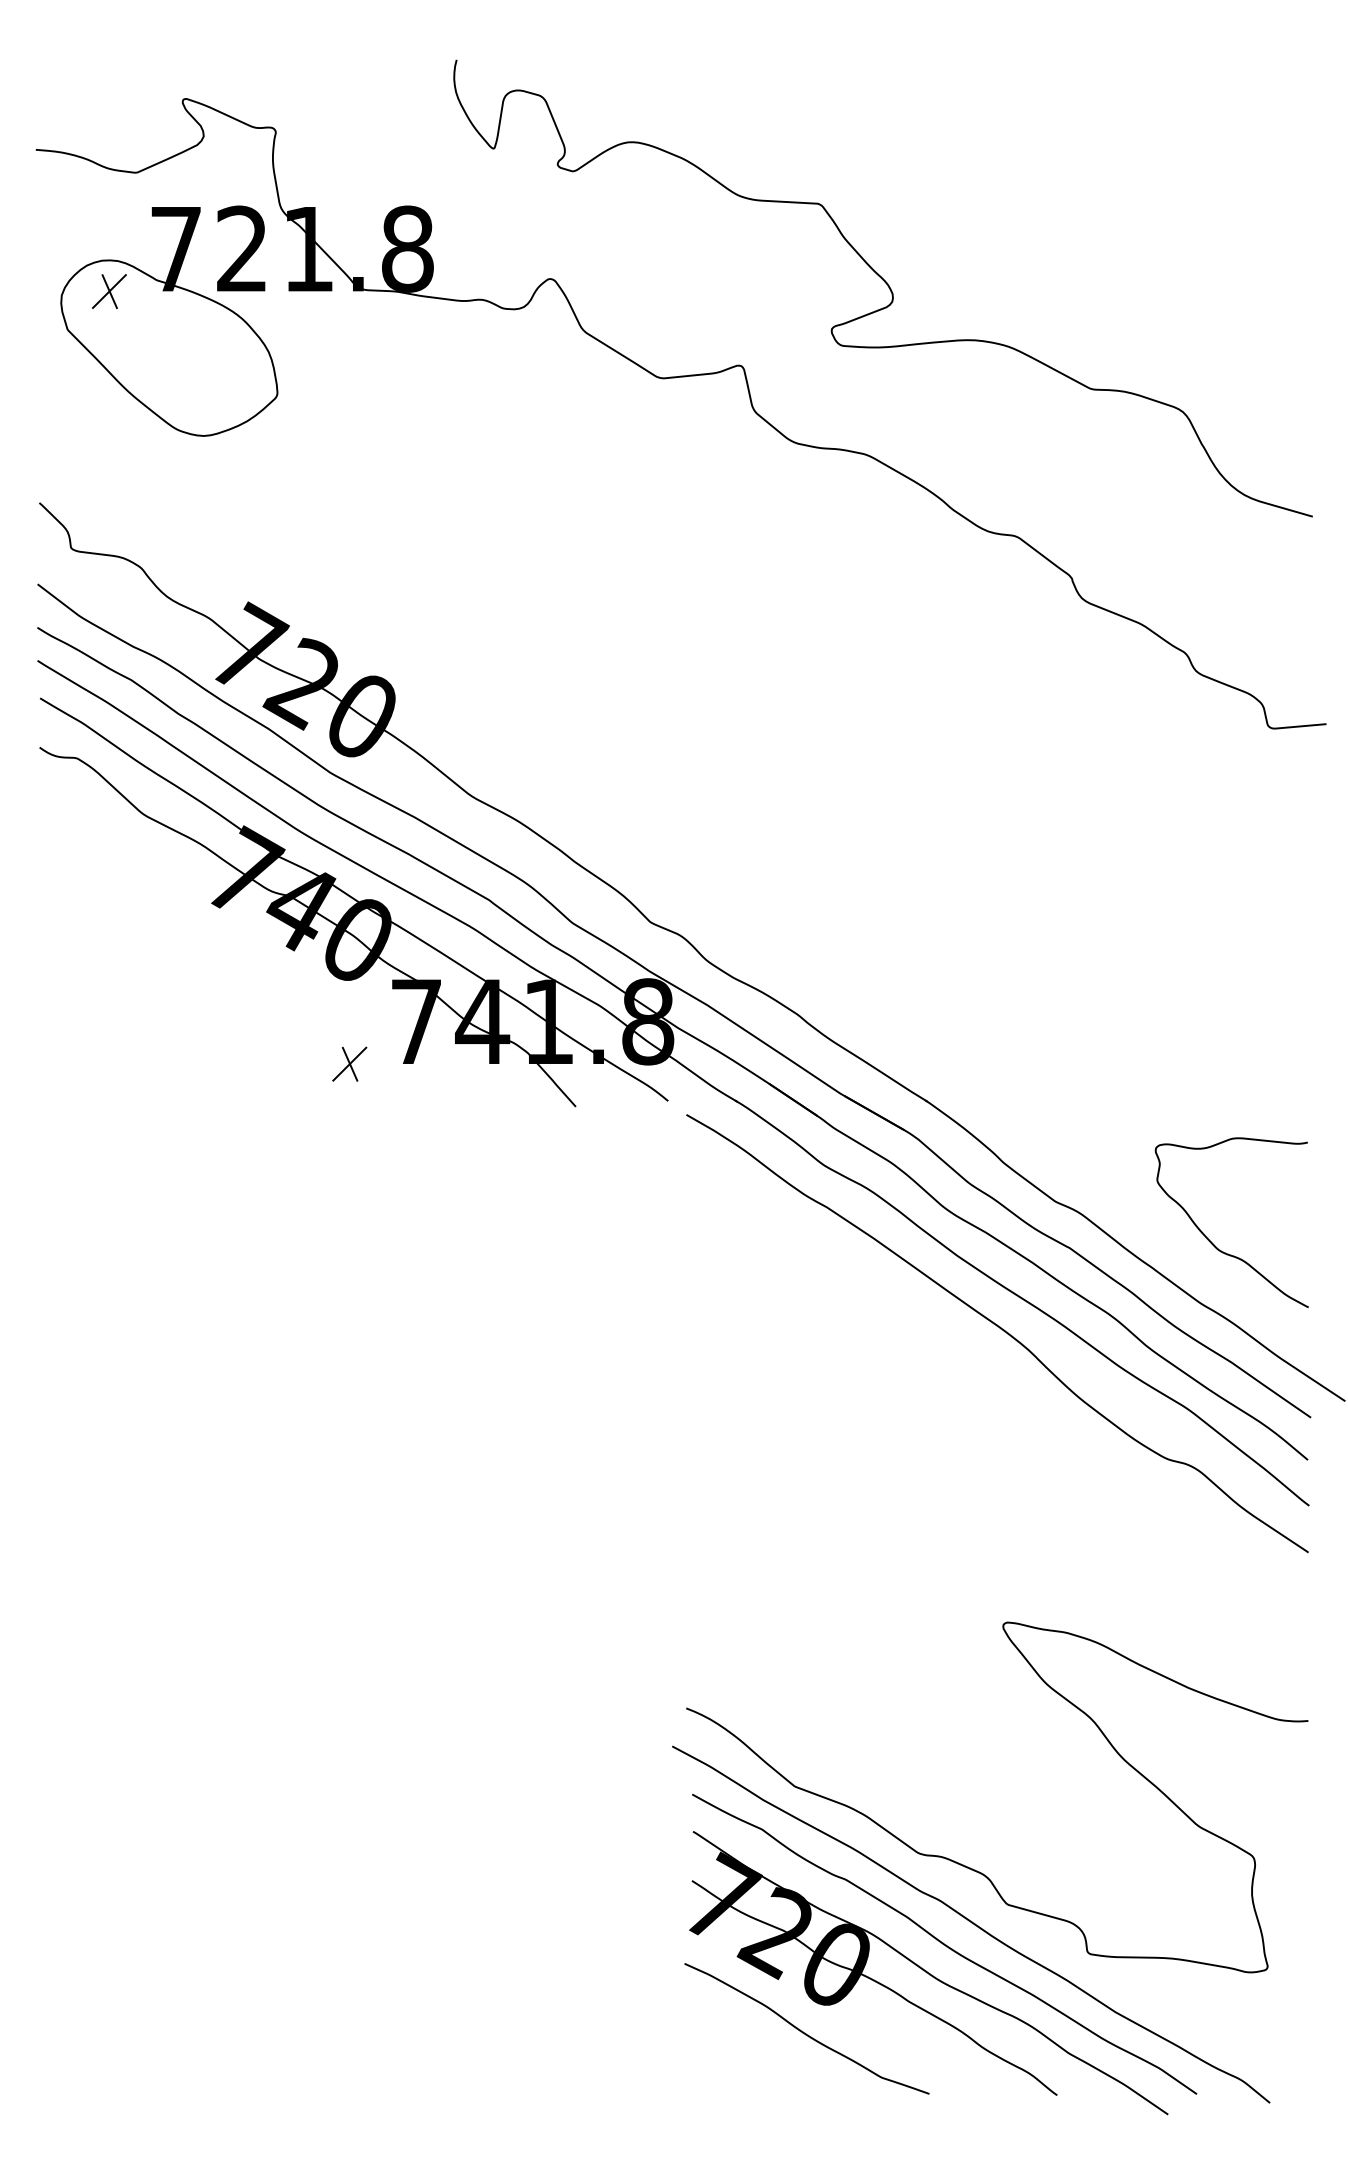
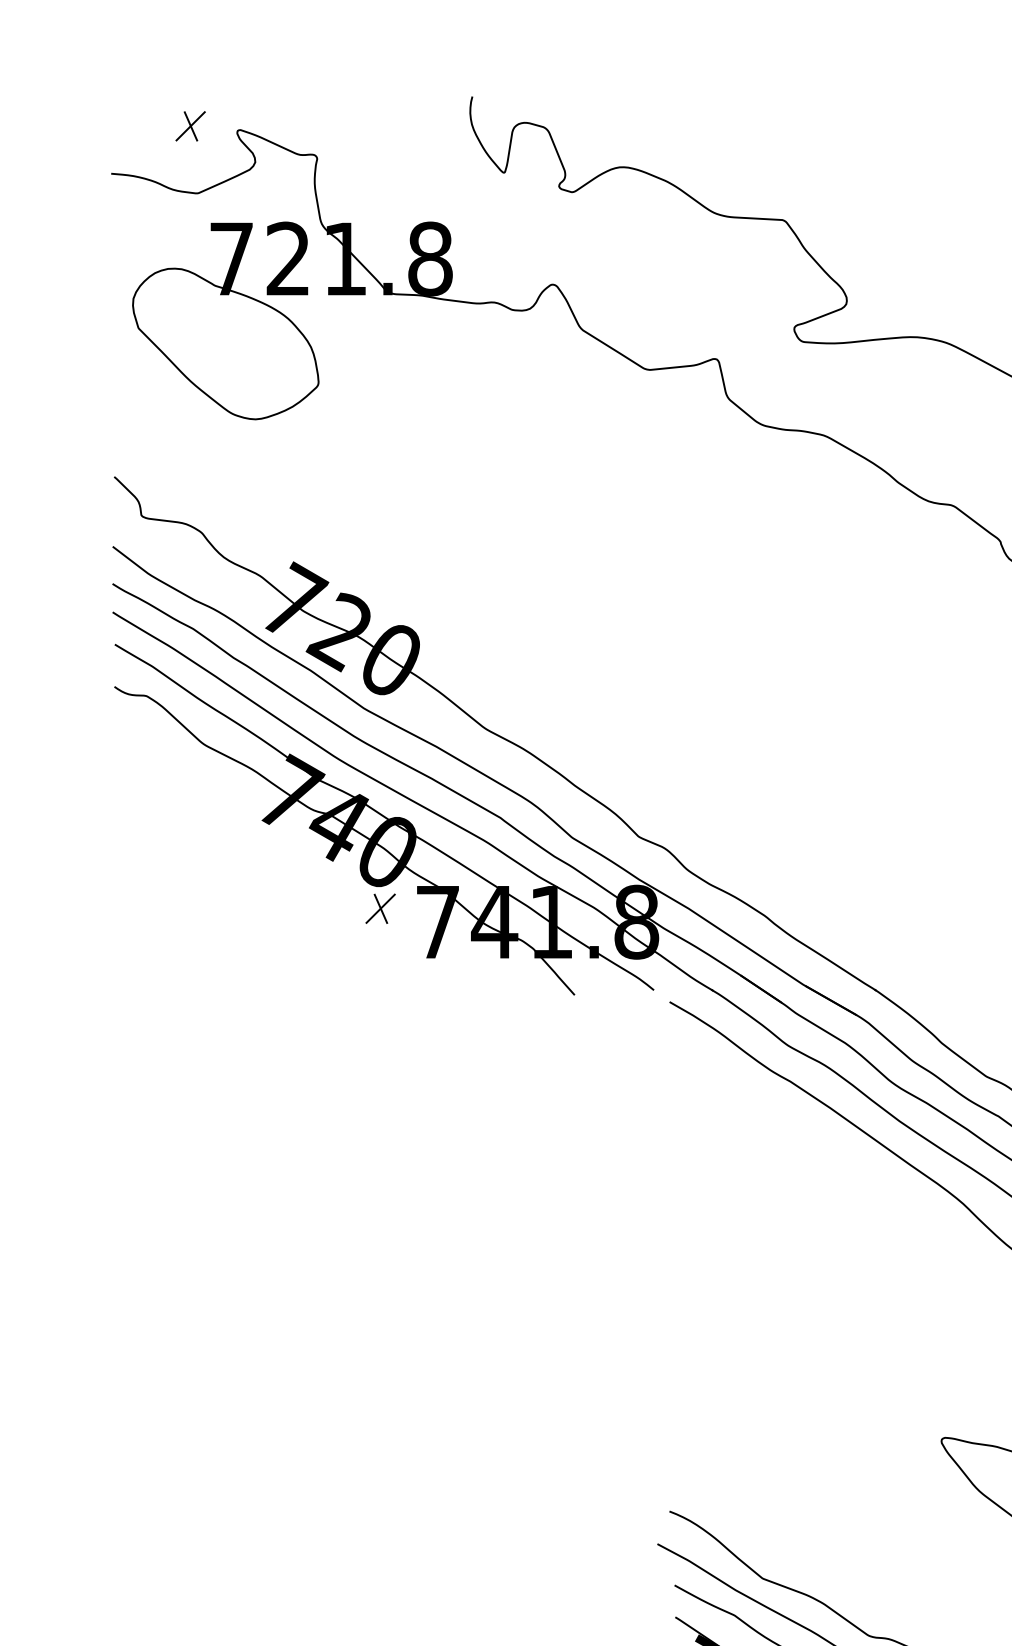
part: (109, 291) -> (190, 126), moved
part: (349, 1063) -> (380, 908), moved

